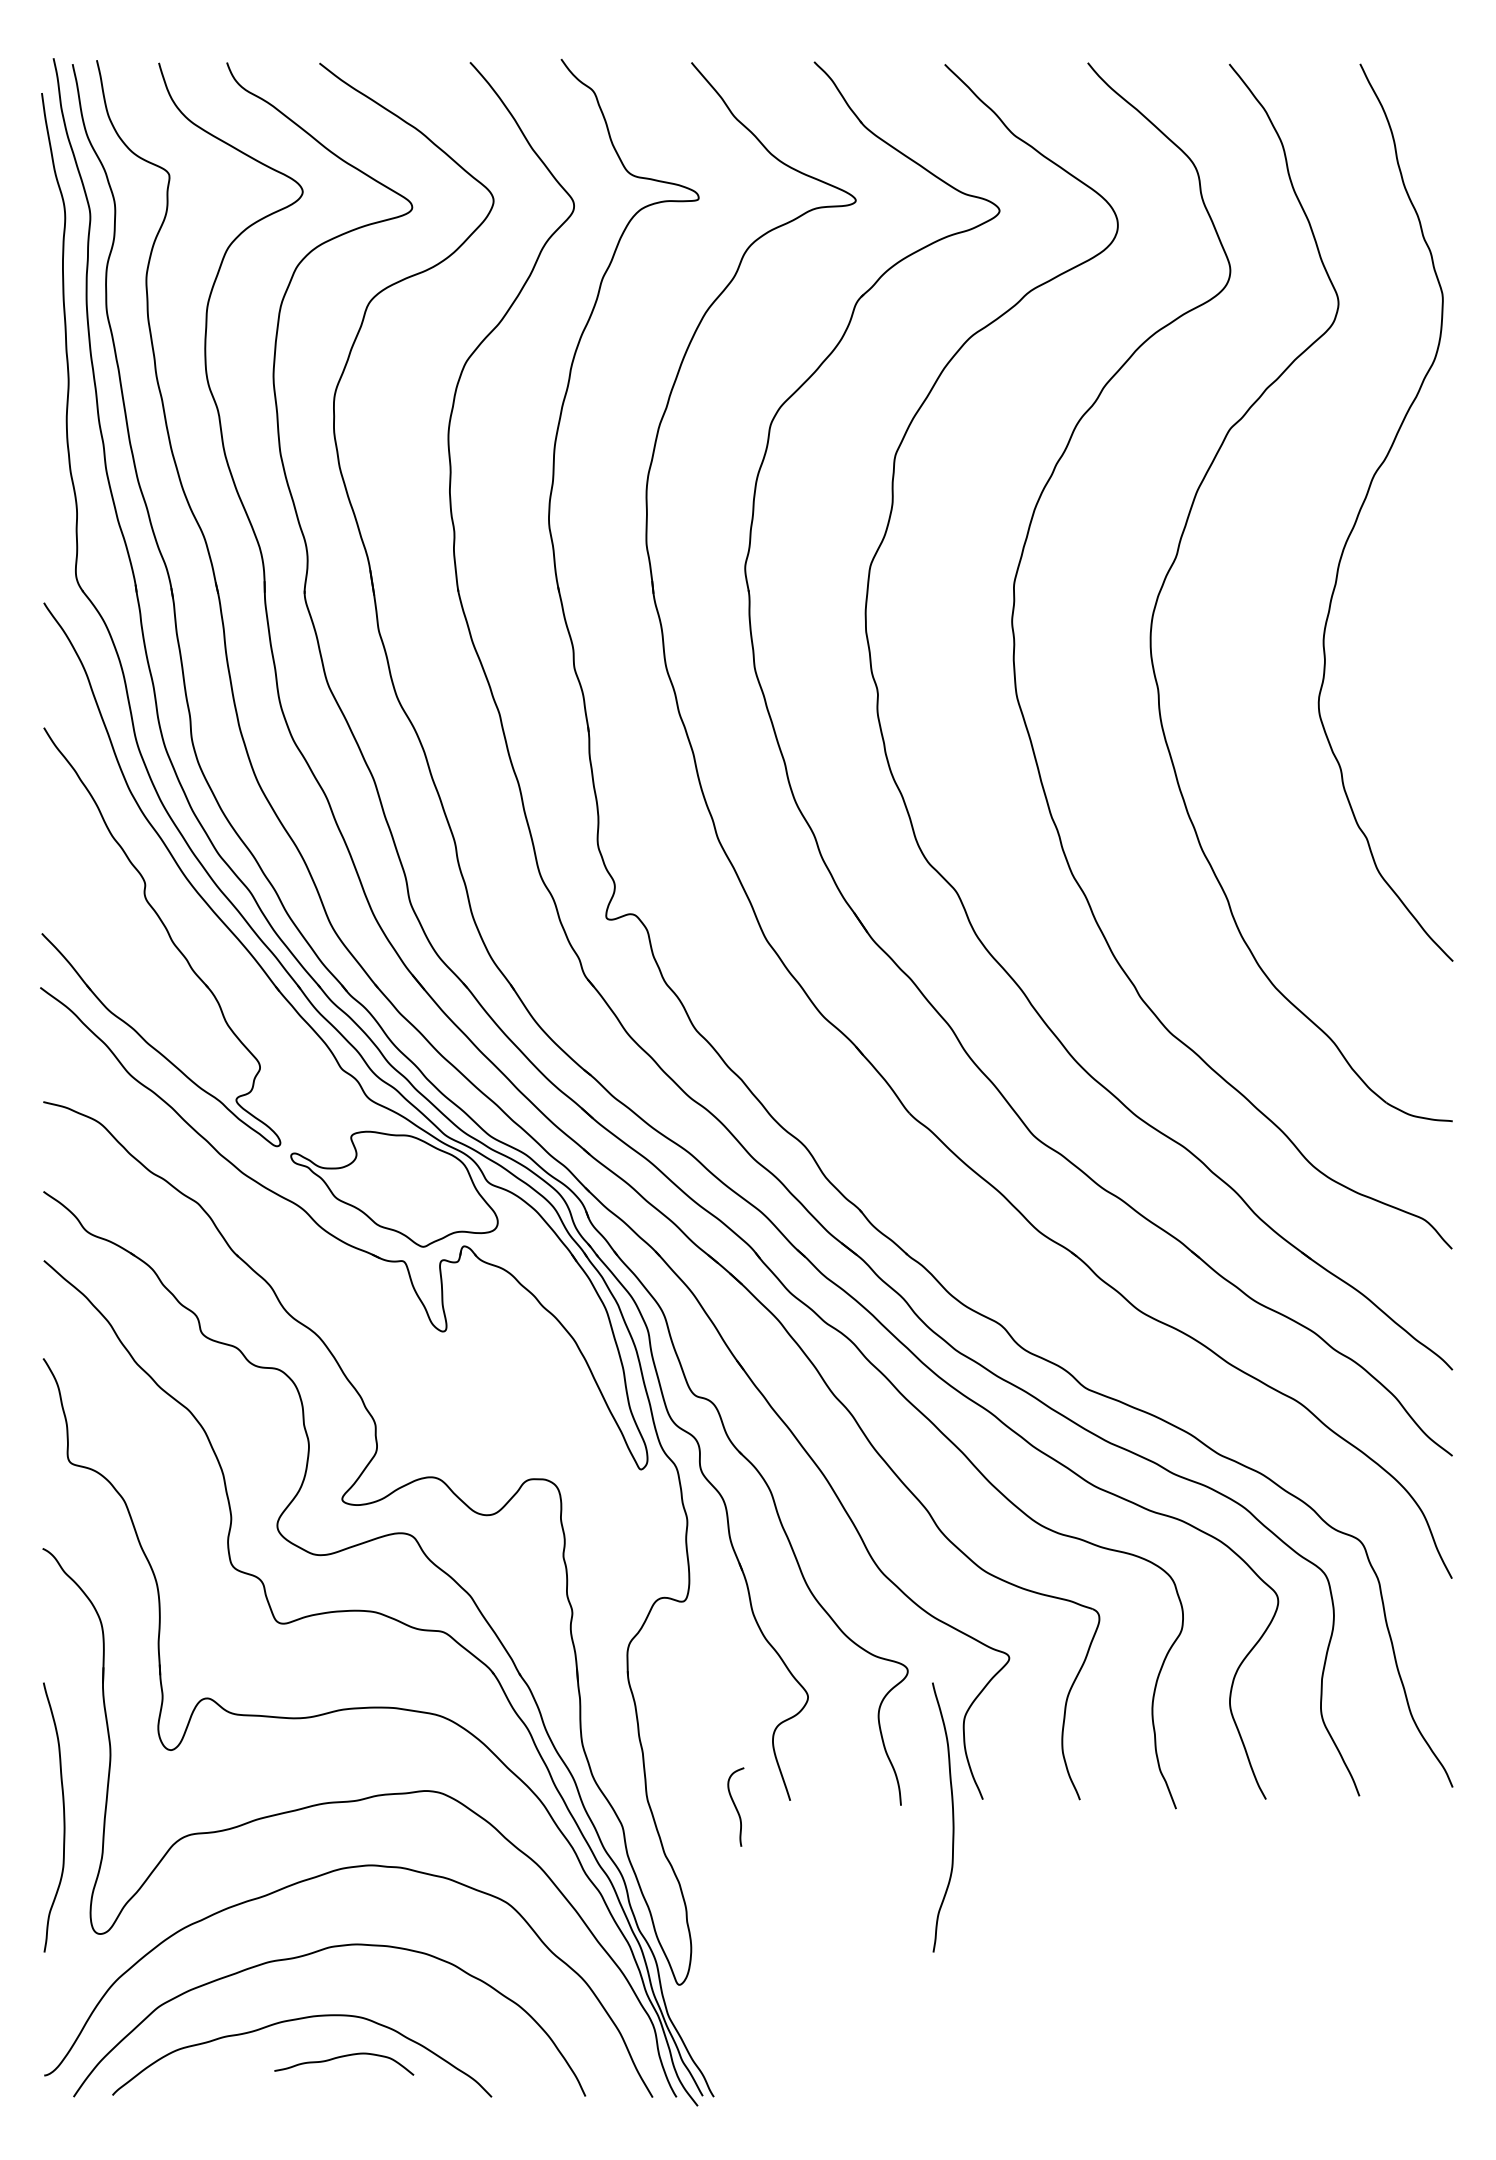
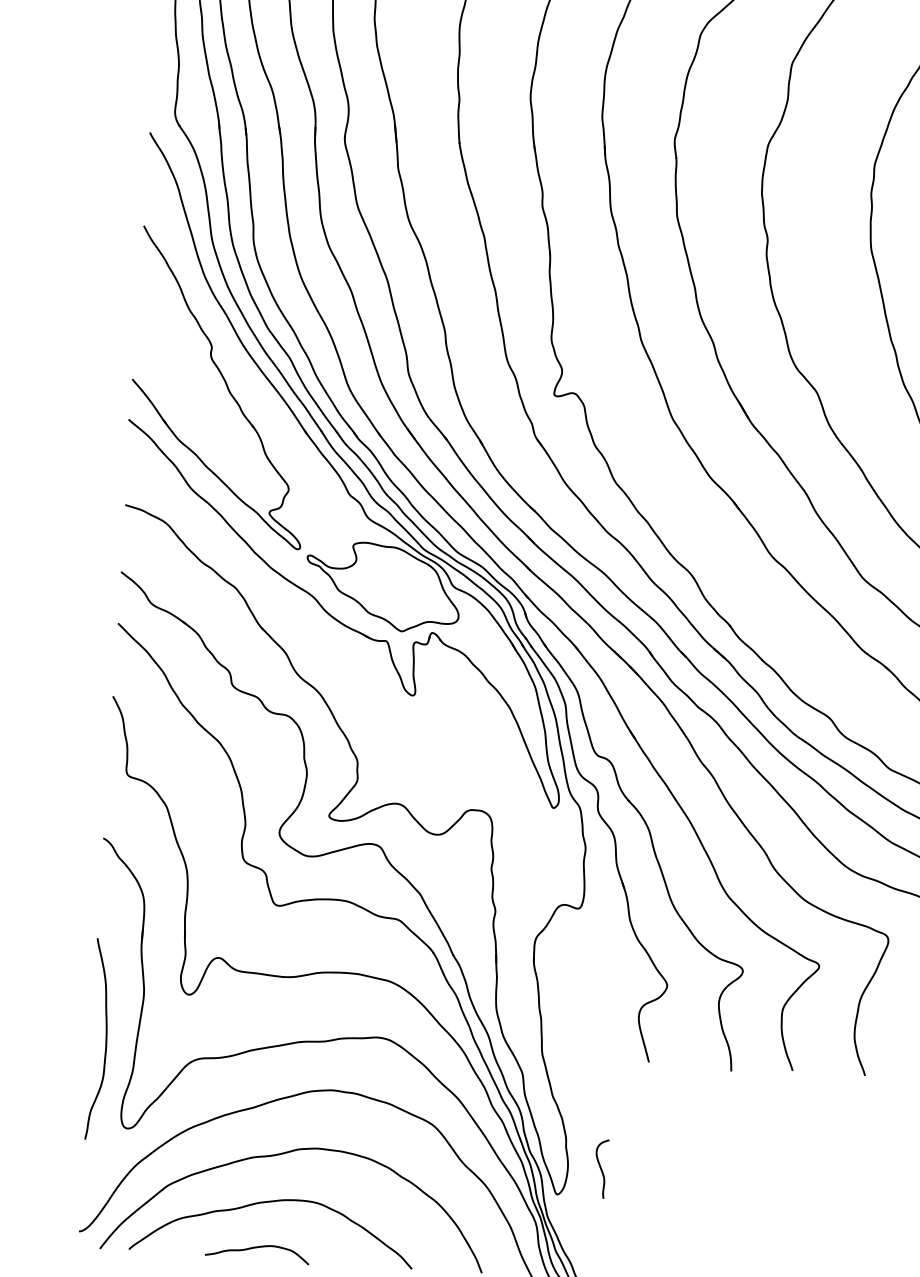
curve: (735, 1806) -> (601, 1168), moved
curve: (952, 1817) -> (769, 1082), removed
curve: (343, 2057) -> (257, 1248), moved

